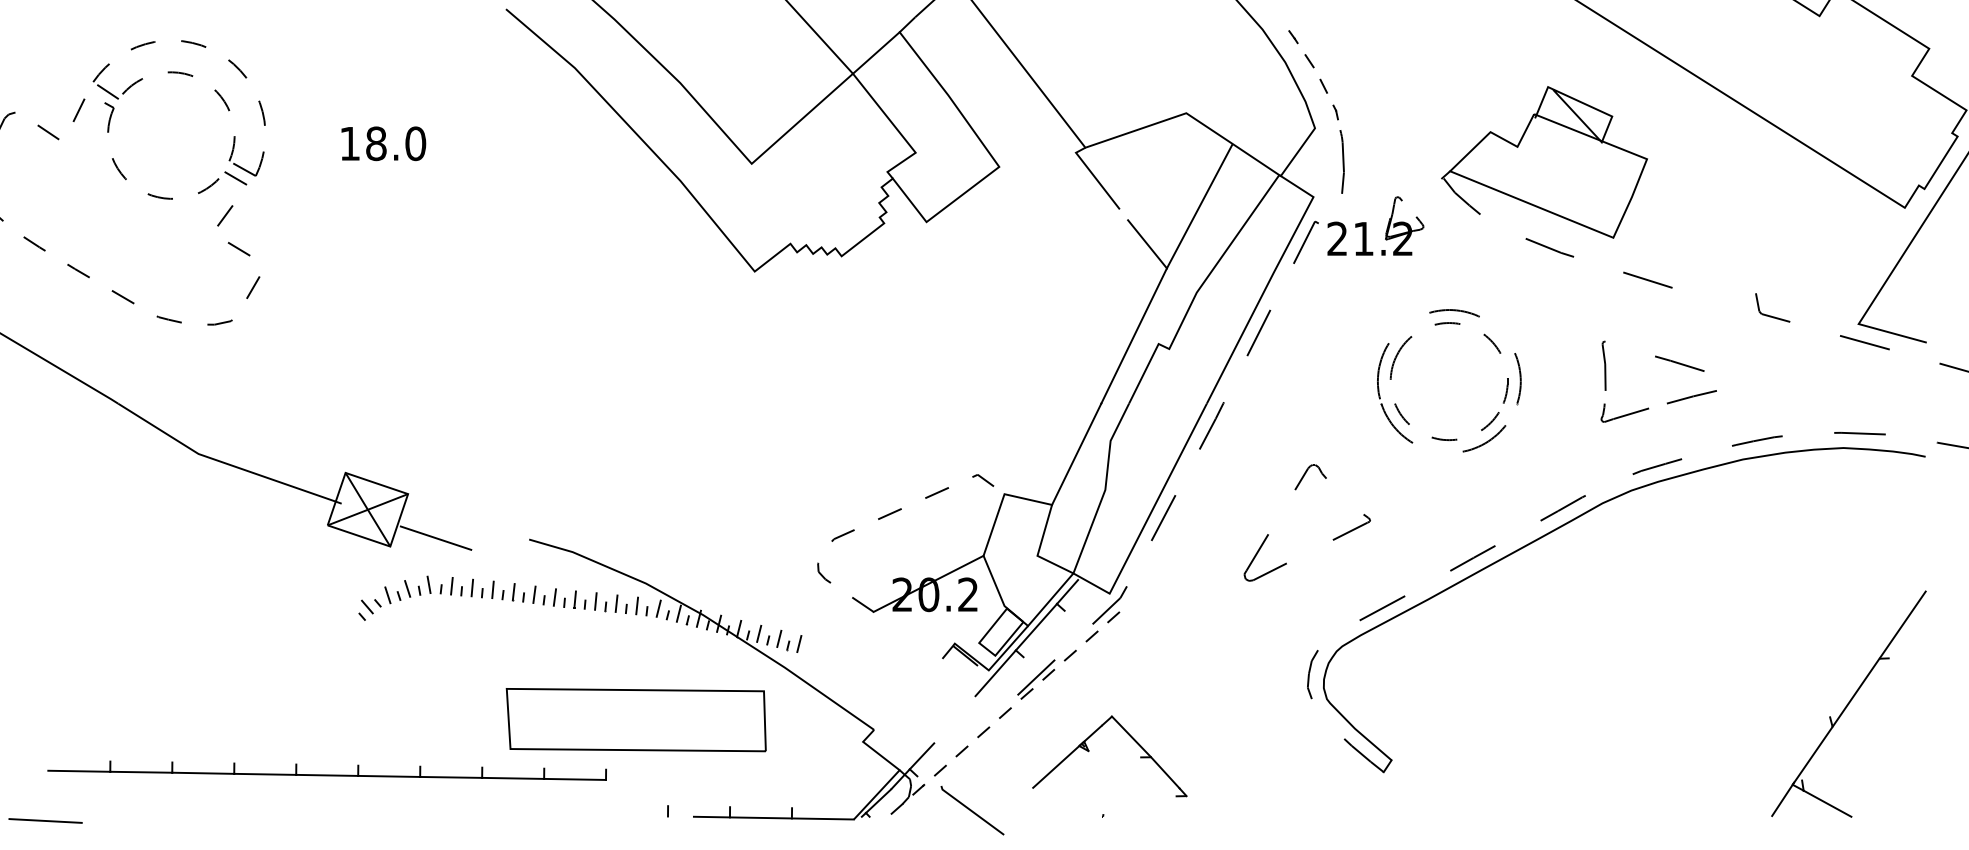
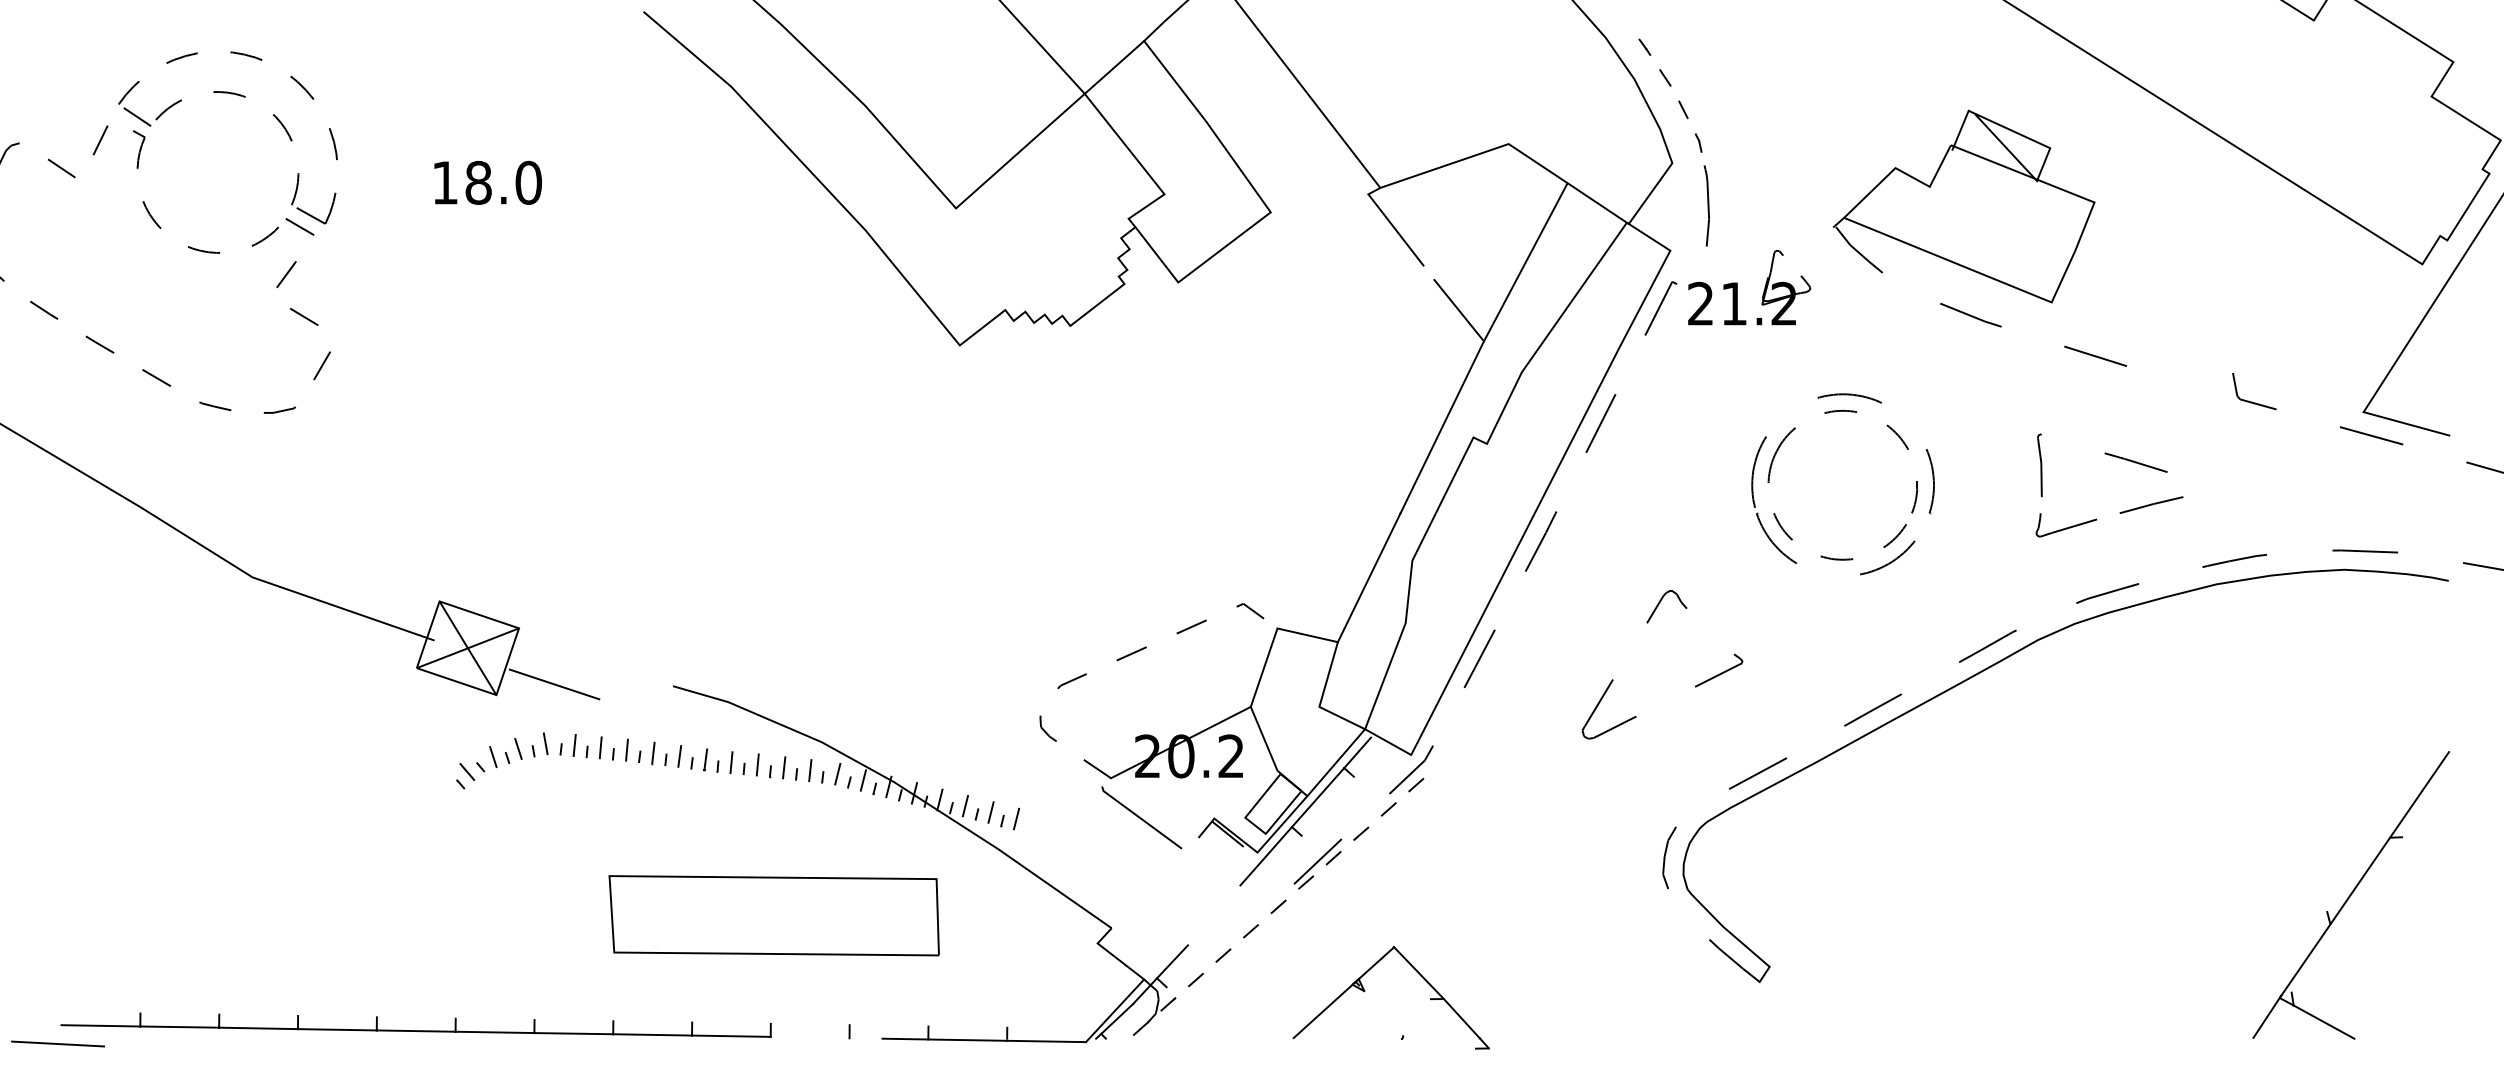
part: (635, 719) -> (773, 915), moved
part: (1089, 751) -> (1365, 991), moved
part: (326, 770) -> (415, 1024), moved
line: (972, 810) -> (1141, 817), moved

